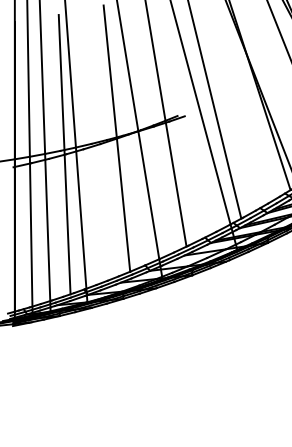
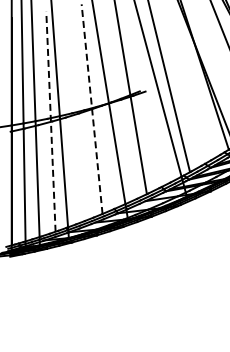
line: (117, 137) -> (92, 108), solid -> dashed
line: (64, 154) -> (50, 121), solid -> dashed

